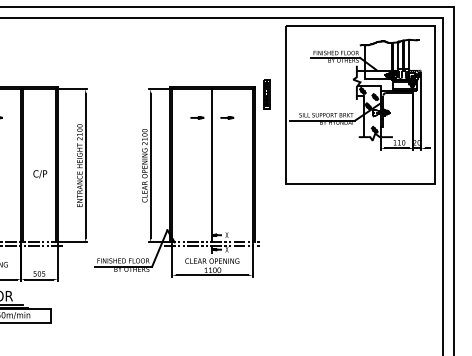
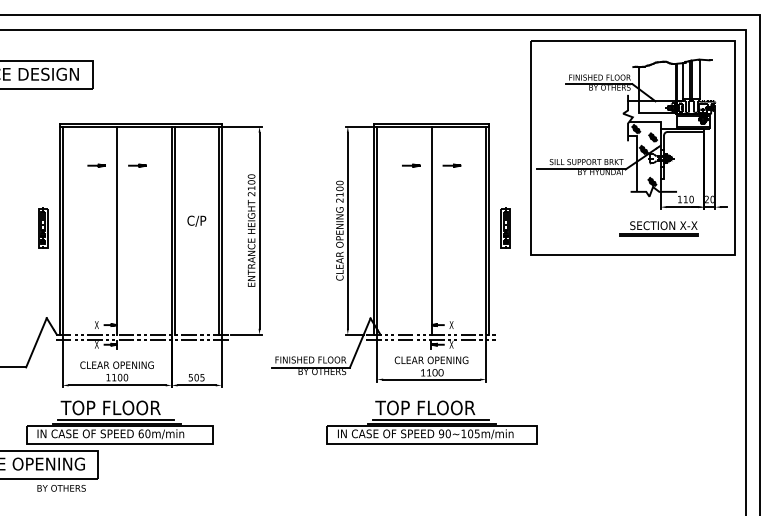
part: (266, 94) -> (505, 227), moved
part: (379, 164) -> (658, 228), added
text: (40, 173) -> (196, 220), moved
part: (212, 306) -> (431, 422), added

